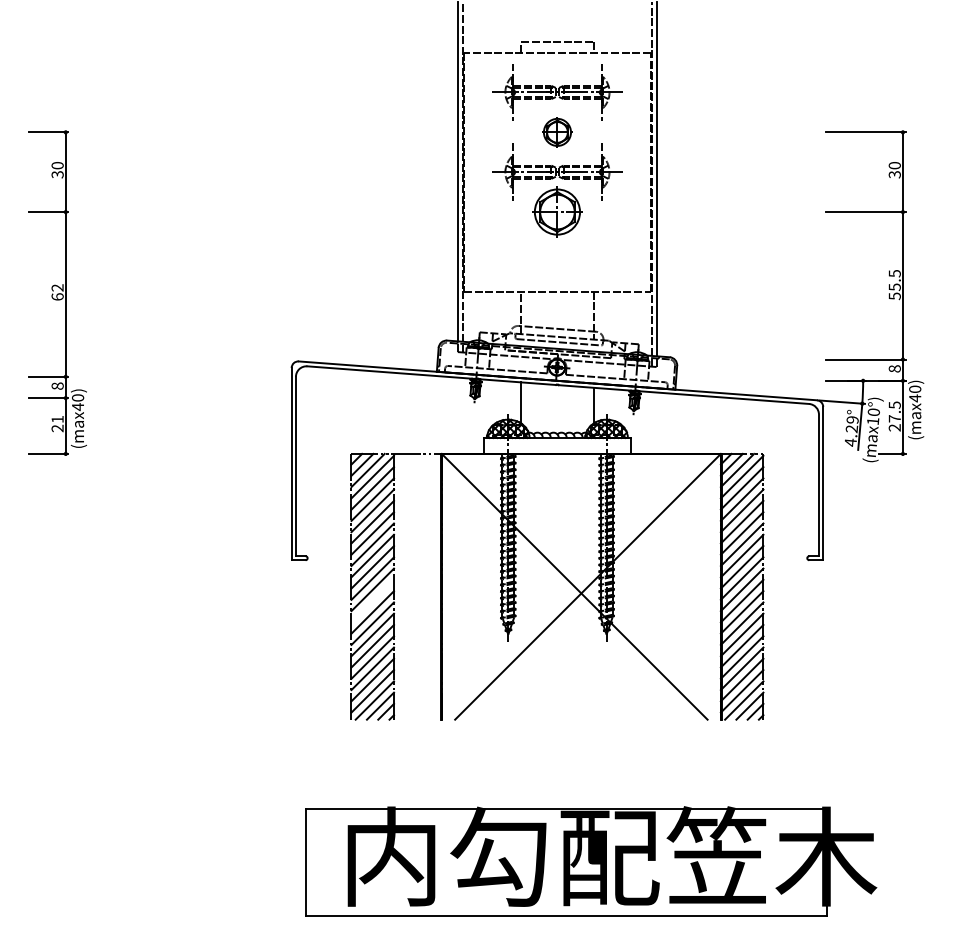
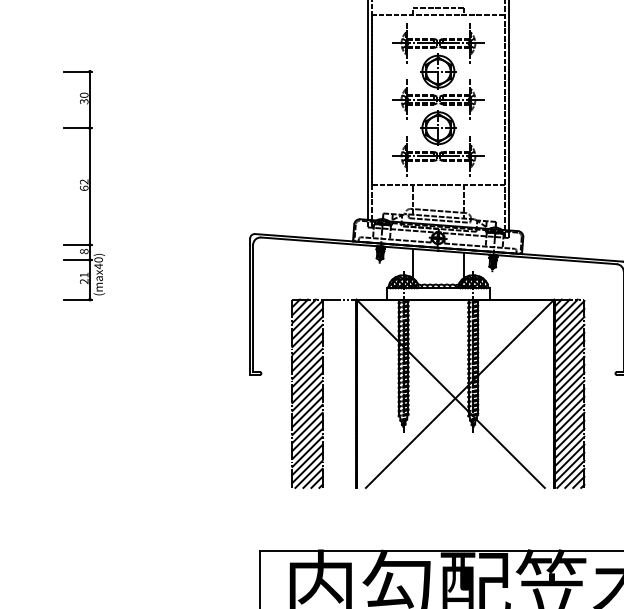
part: (557, 132) -> (438, 71), size x1.67
part: (557, 251) -> (438, 156), added
line: (372, 600) -> (307, 403), added

